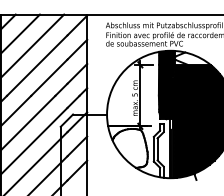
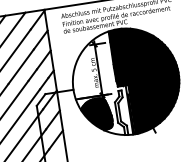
fill: (192, 57) -> (136, 31), added
fill: (129, 147) -> (96, 114), added

